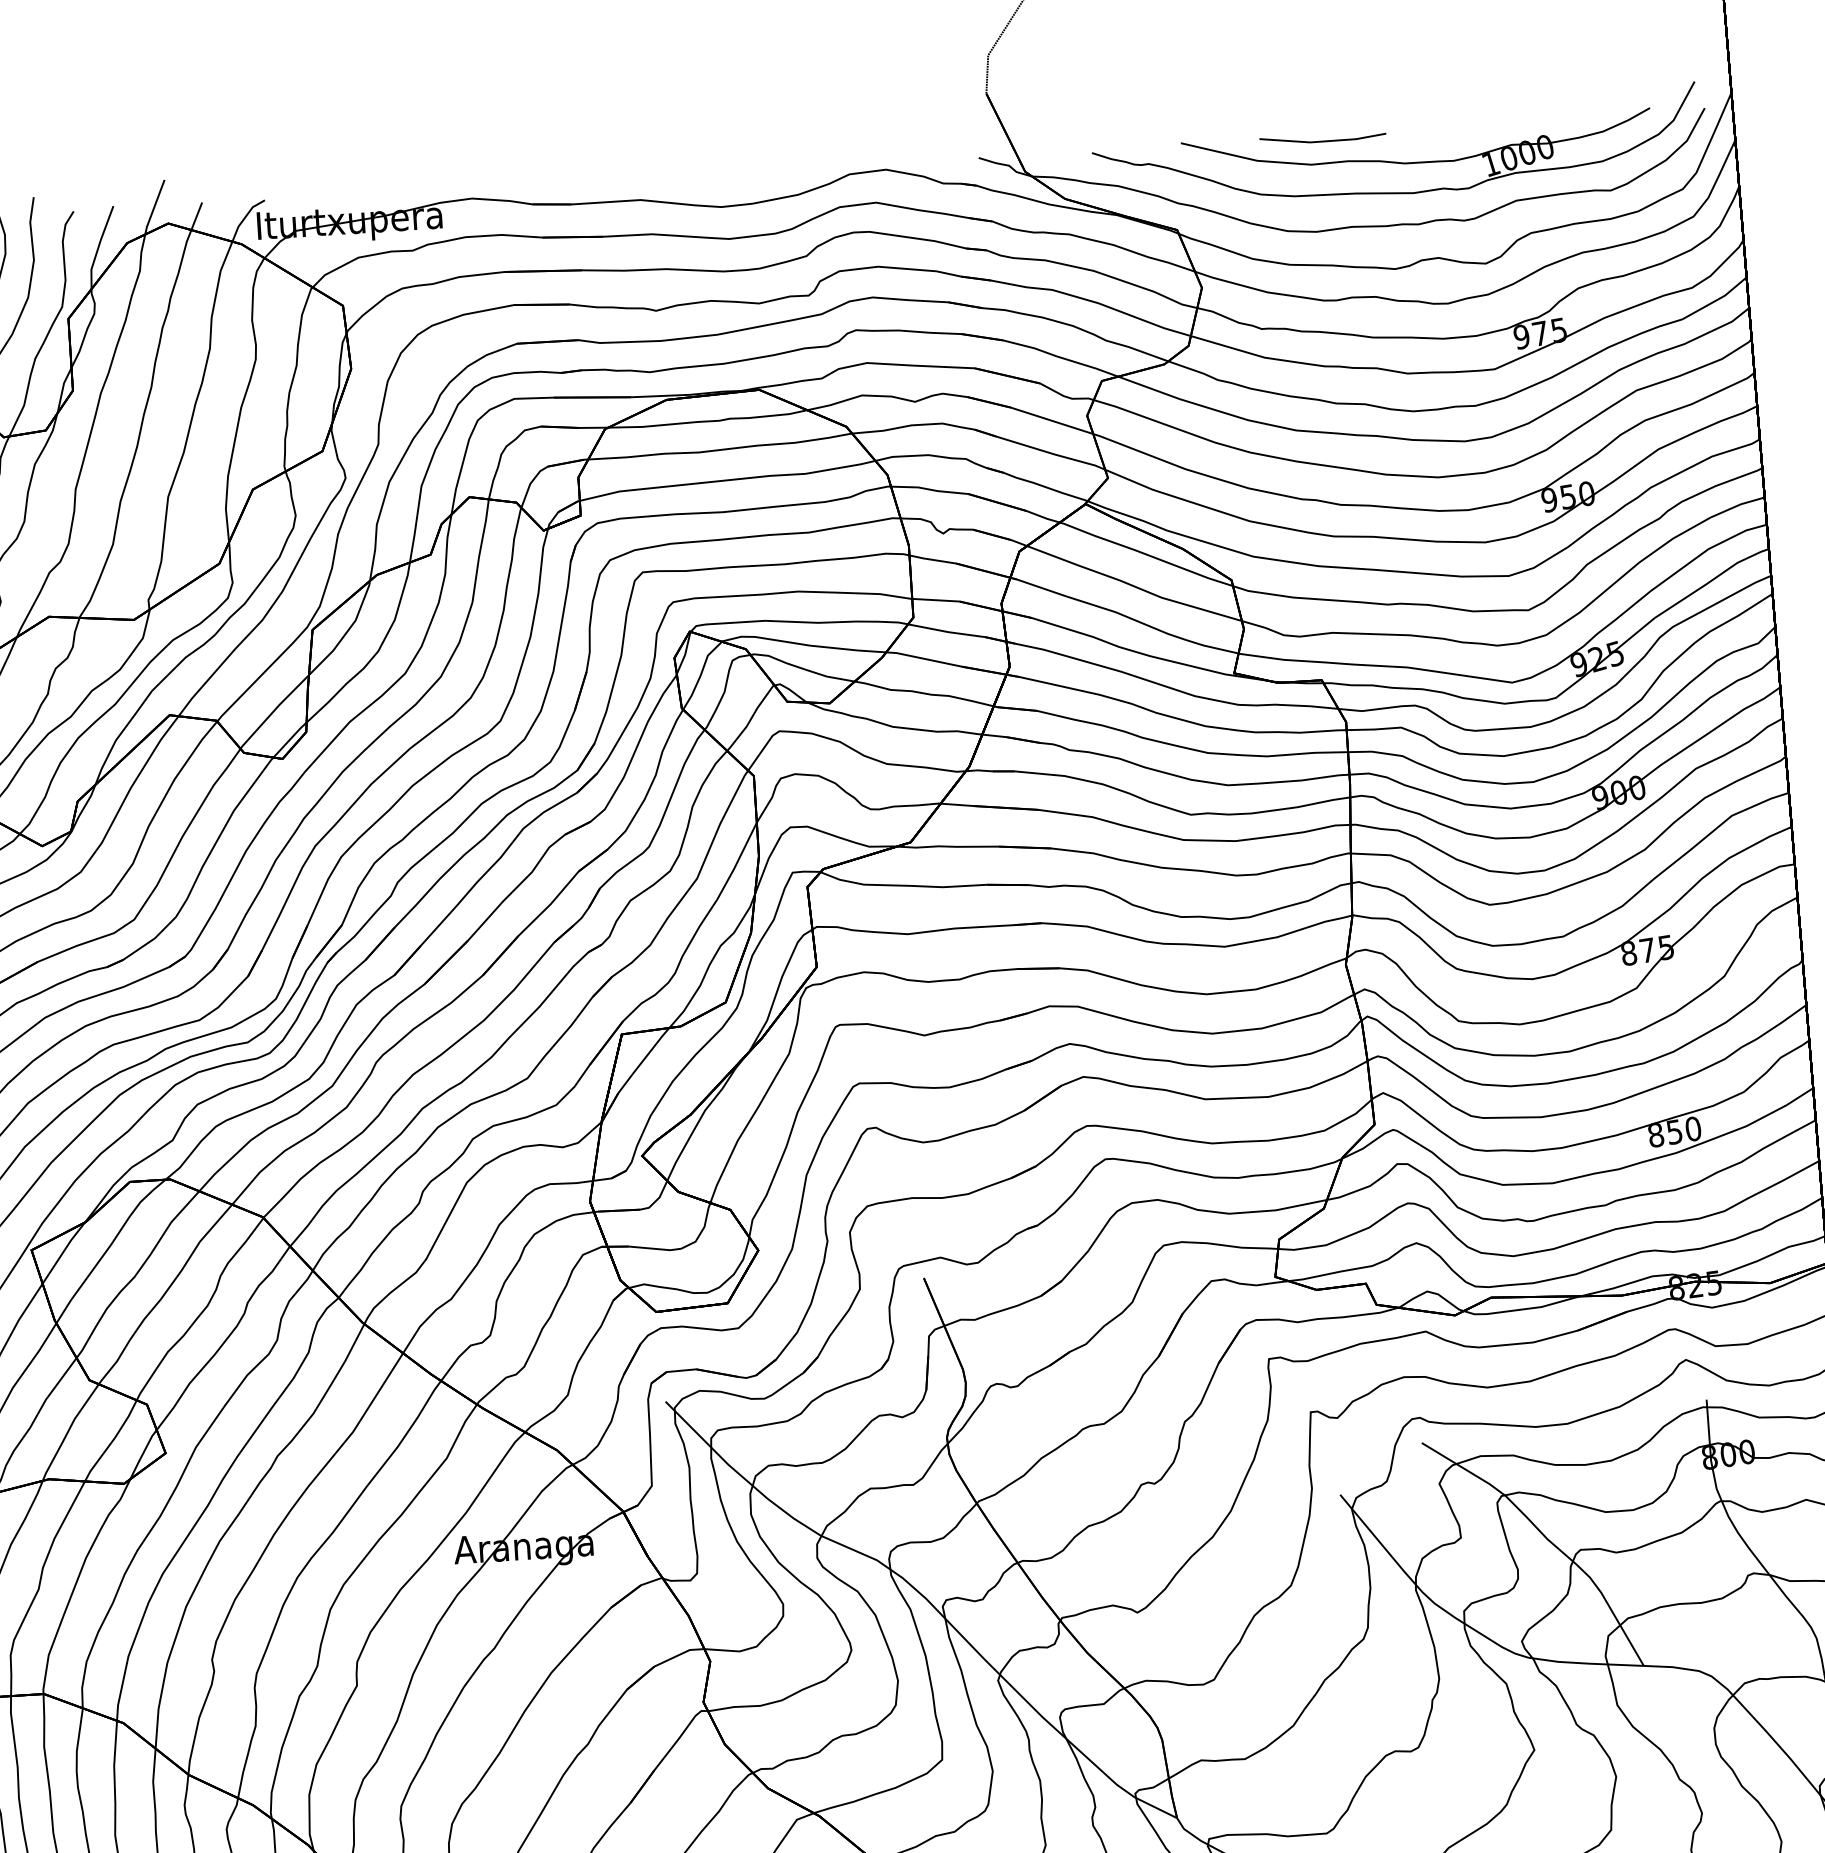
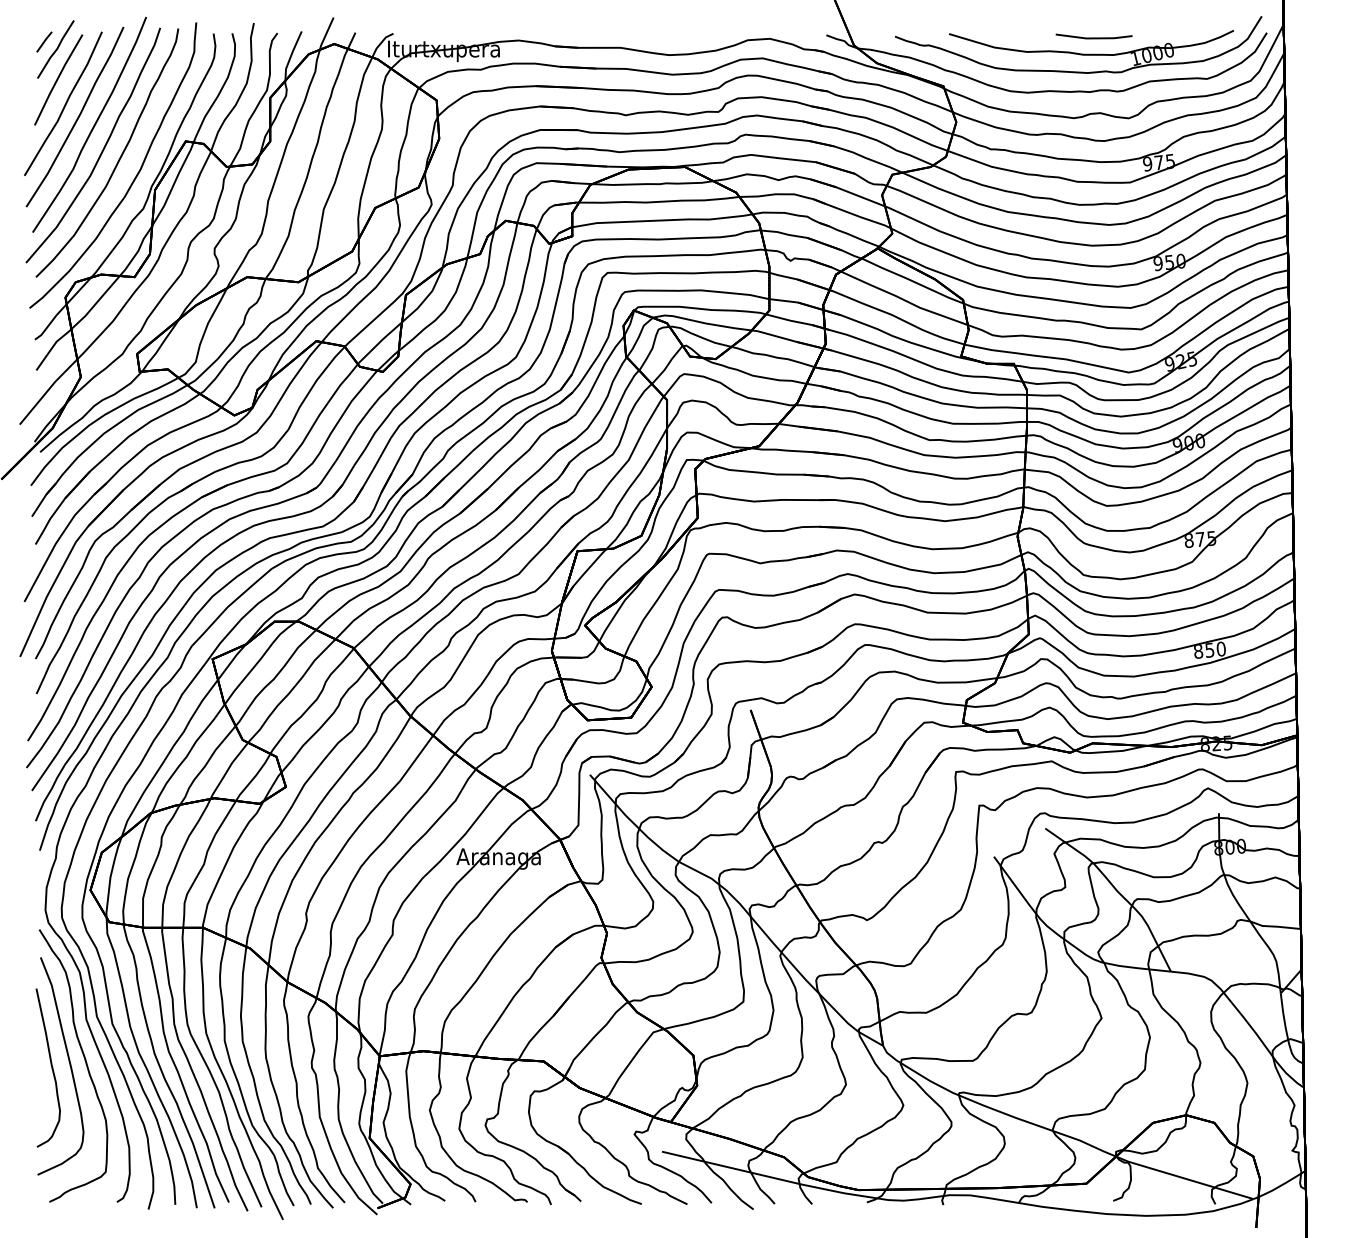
part: (1321, 138) -> (1093, 36), moved

